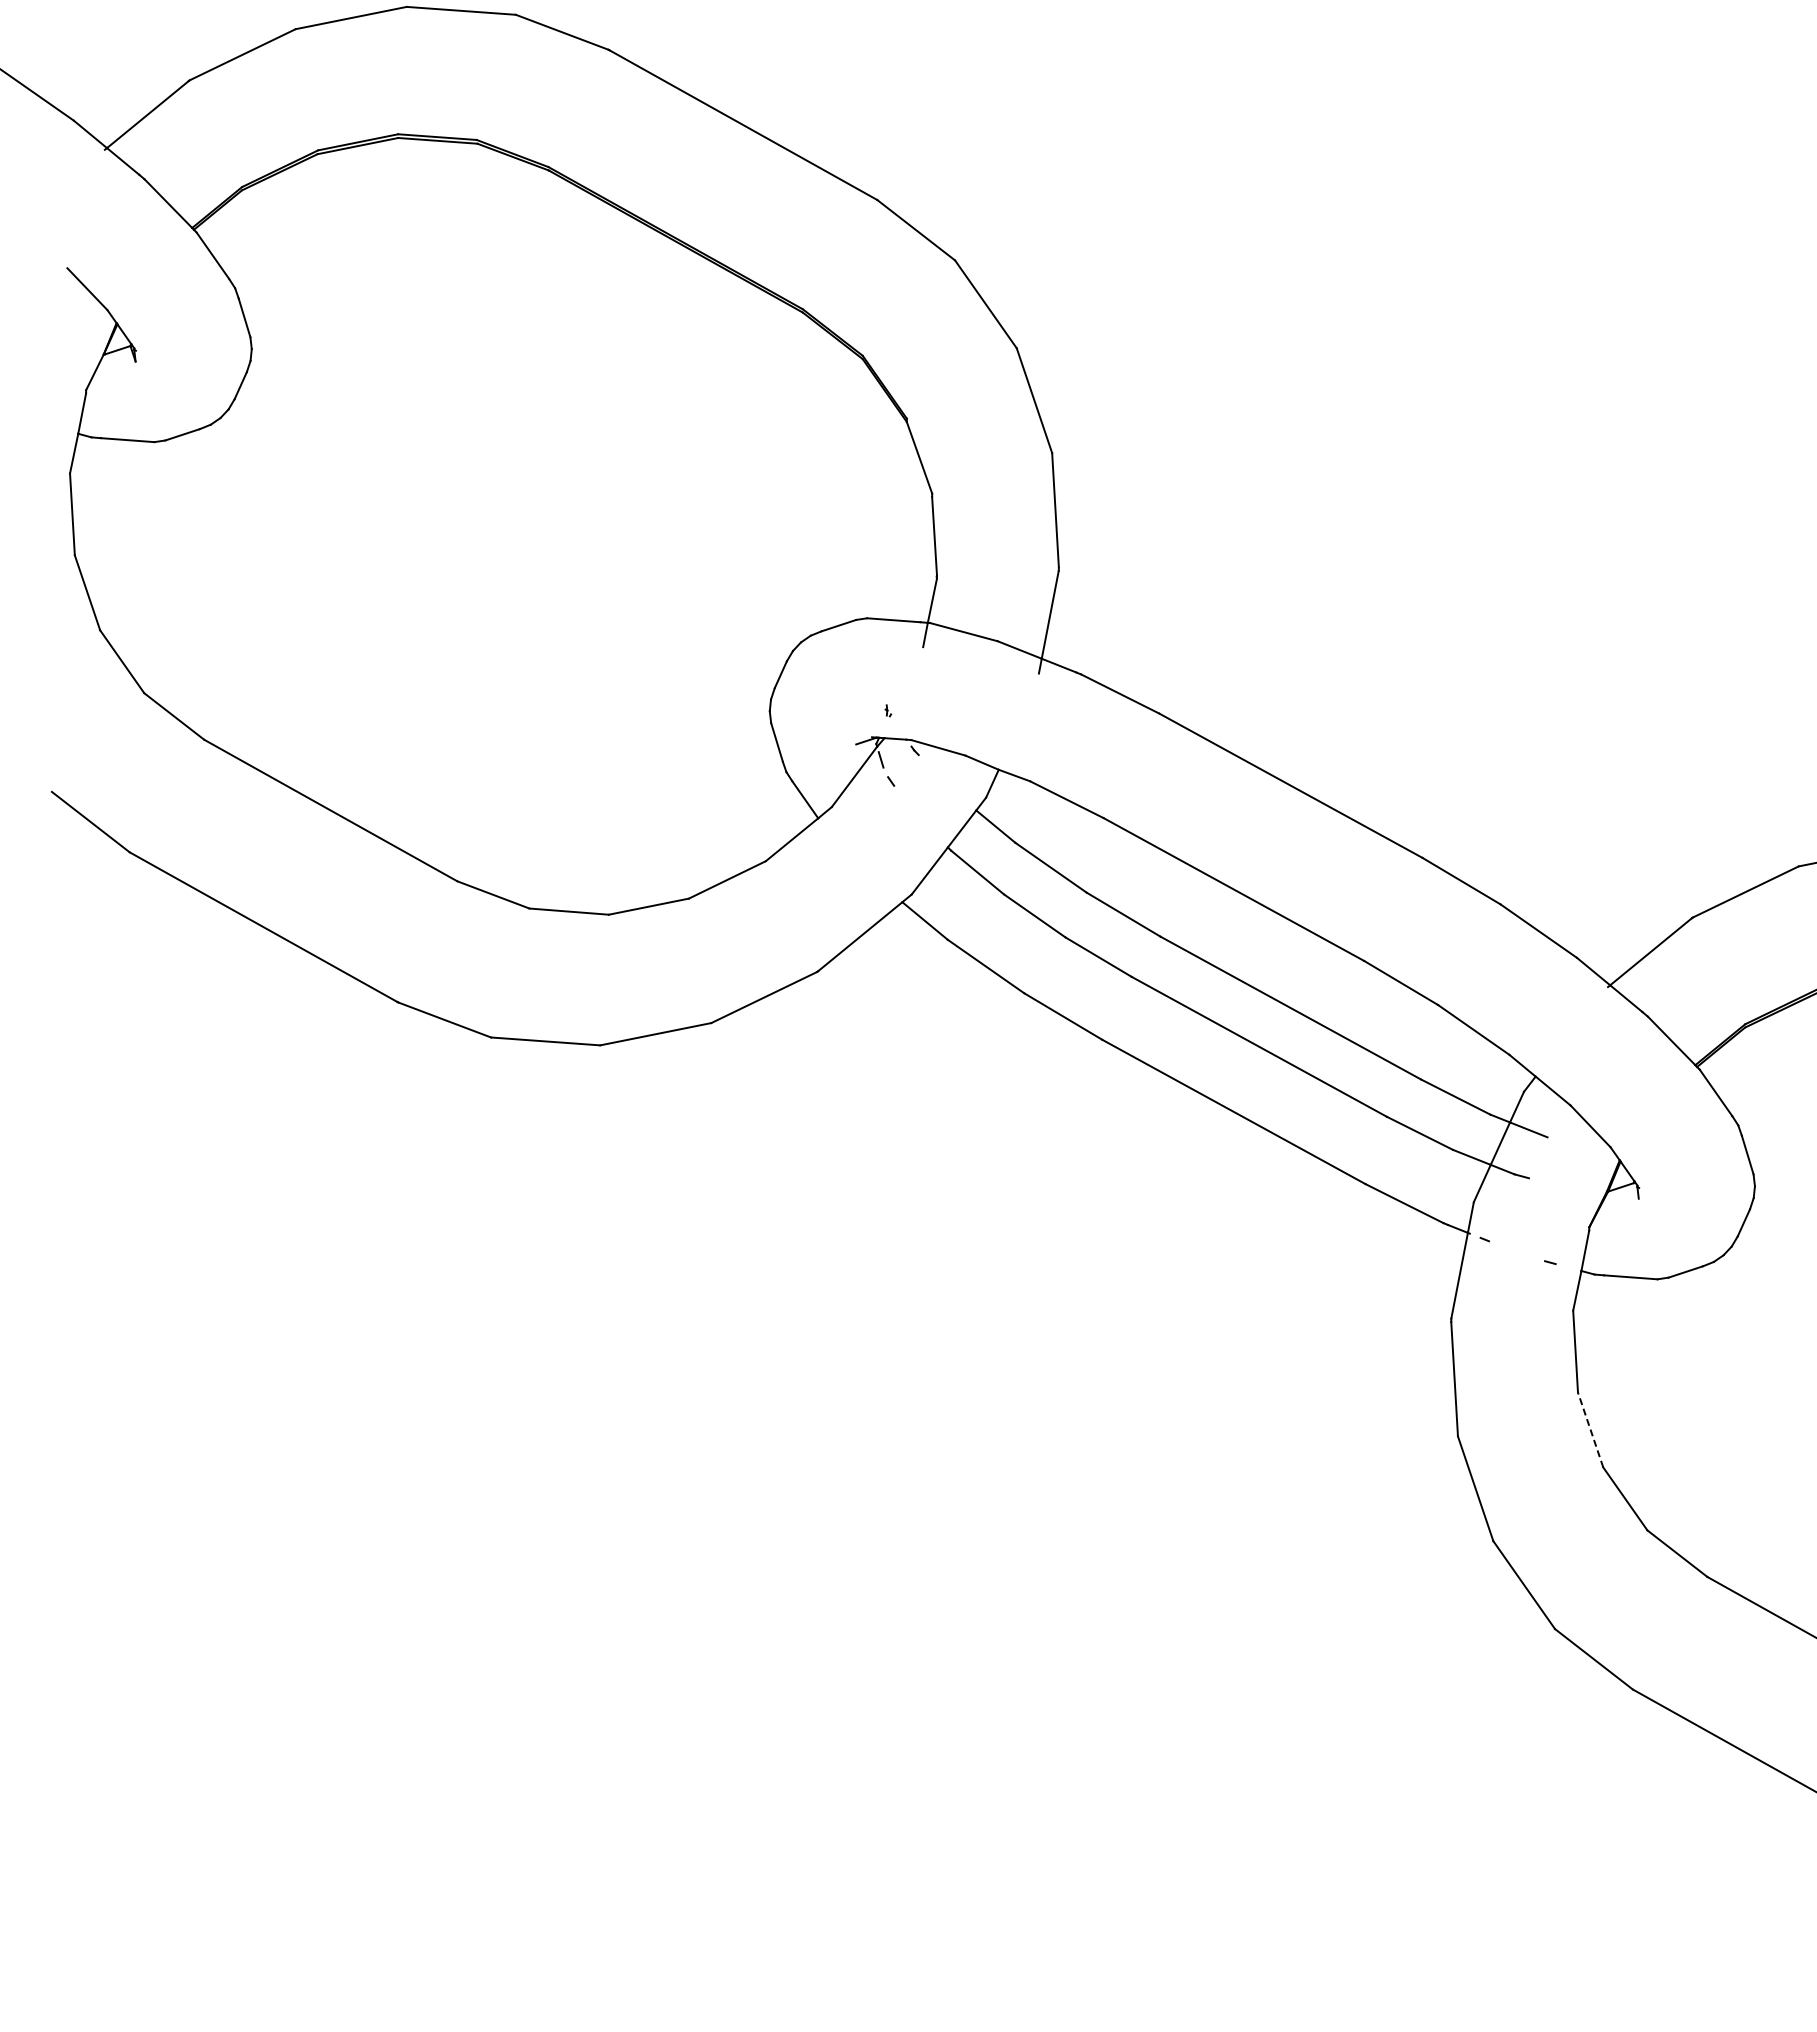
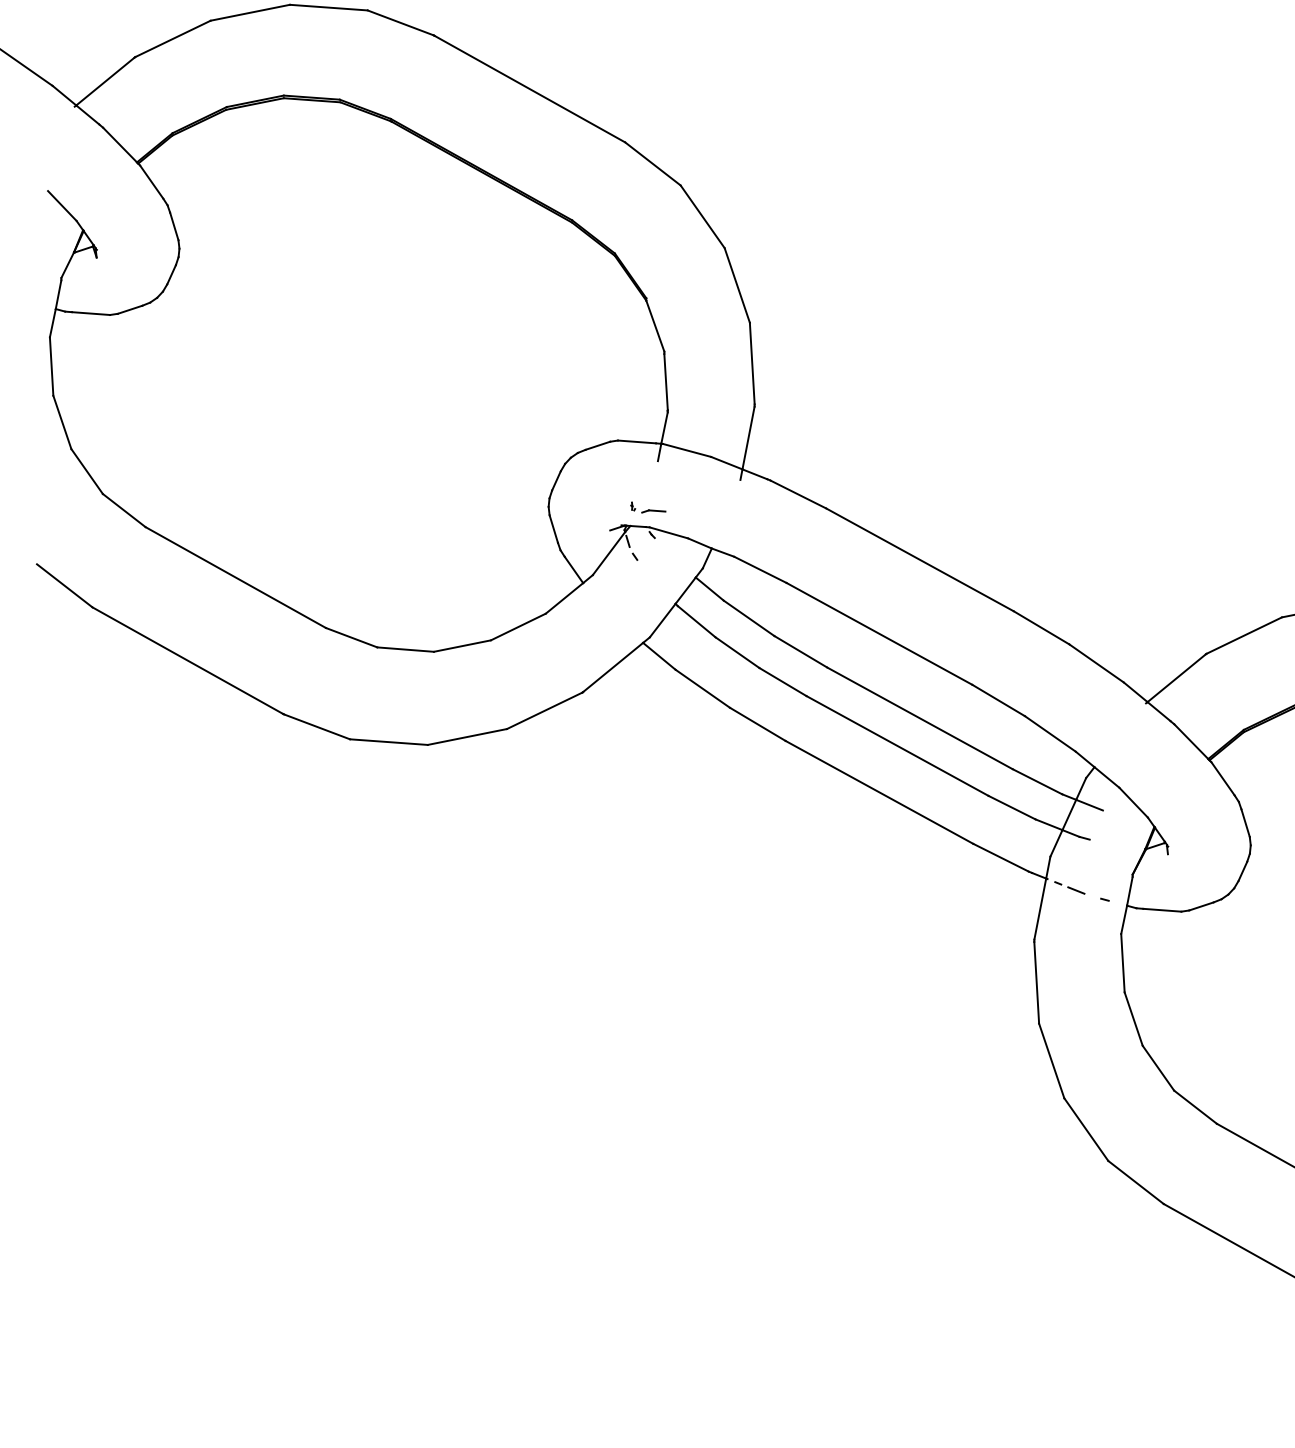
part: (917, 717) -> (653, 511), added
line: (1509, 1249) -> (1075, 890), added
line: (1590, 1430) -> (1133, 1019), dashed -> solid

